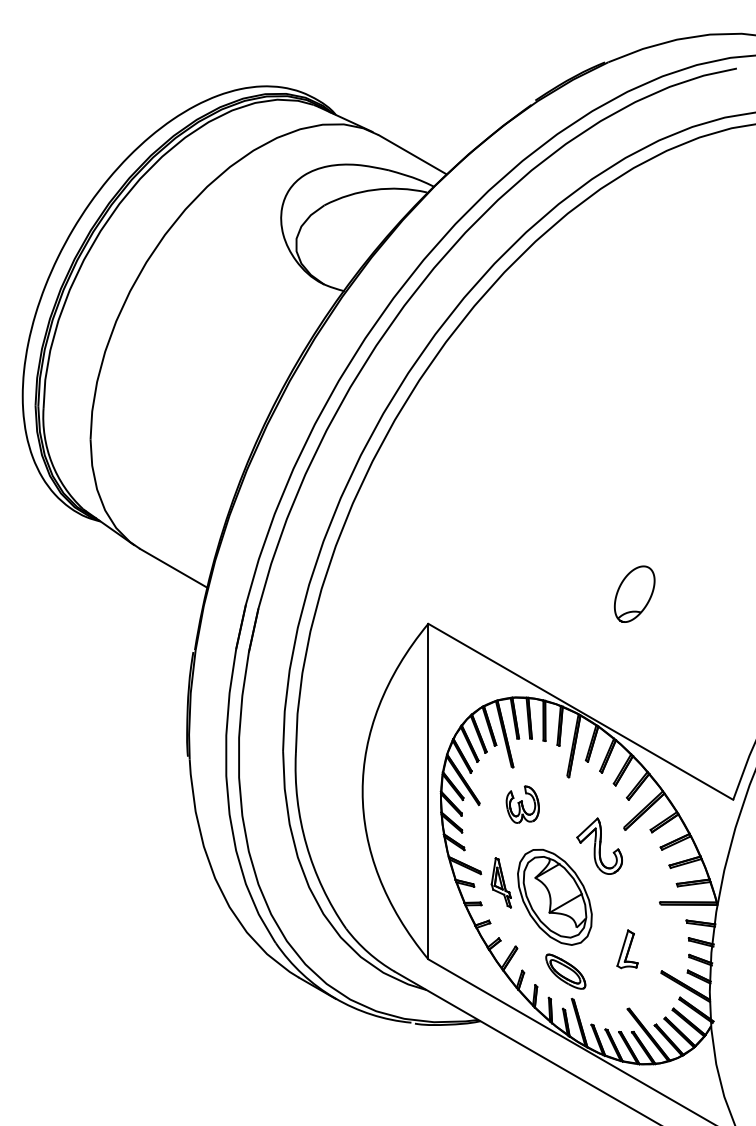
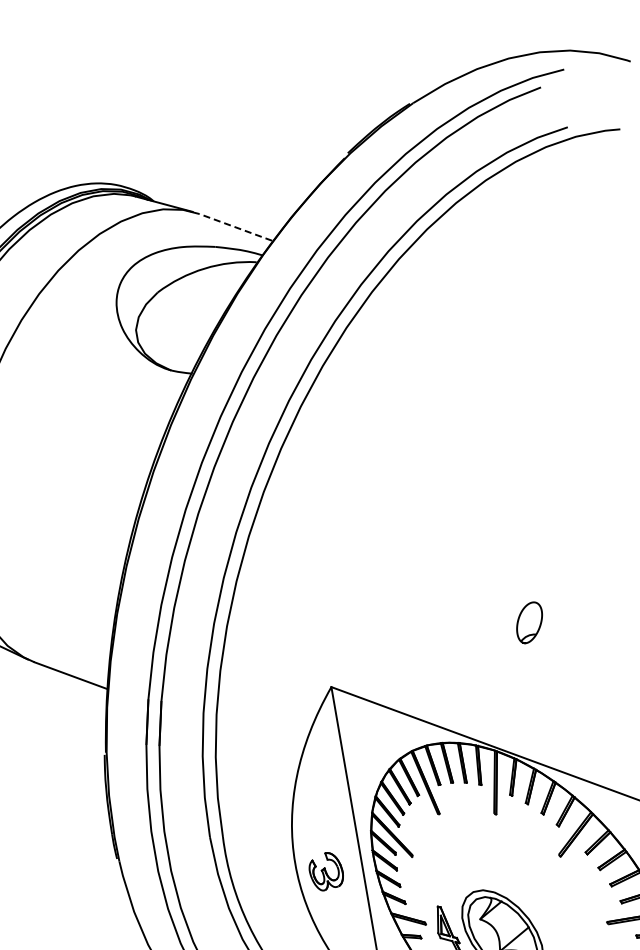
line: (412, 154) -> (235, 227), solid -> dashed
part: (634, 593) -> (529, 622), size x0.7
part: (522, 804) -> (325, 871), moved
part: (599, 845) -> (537, 876), removed

